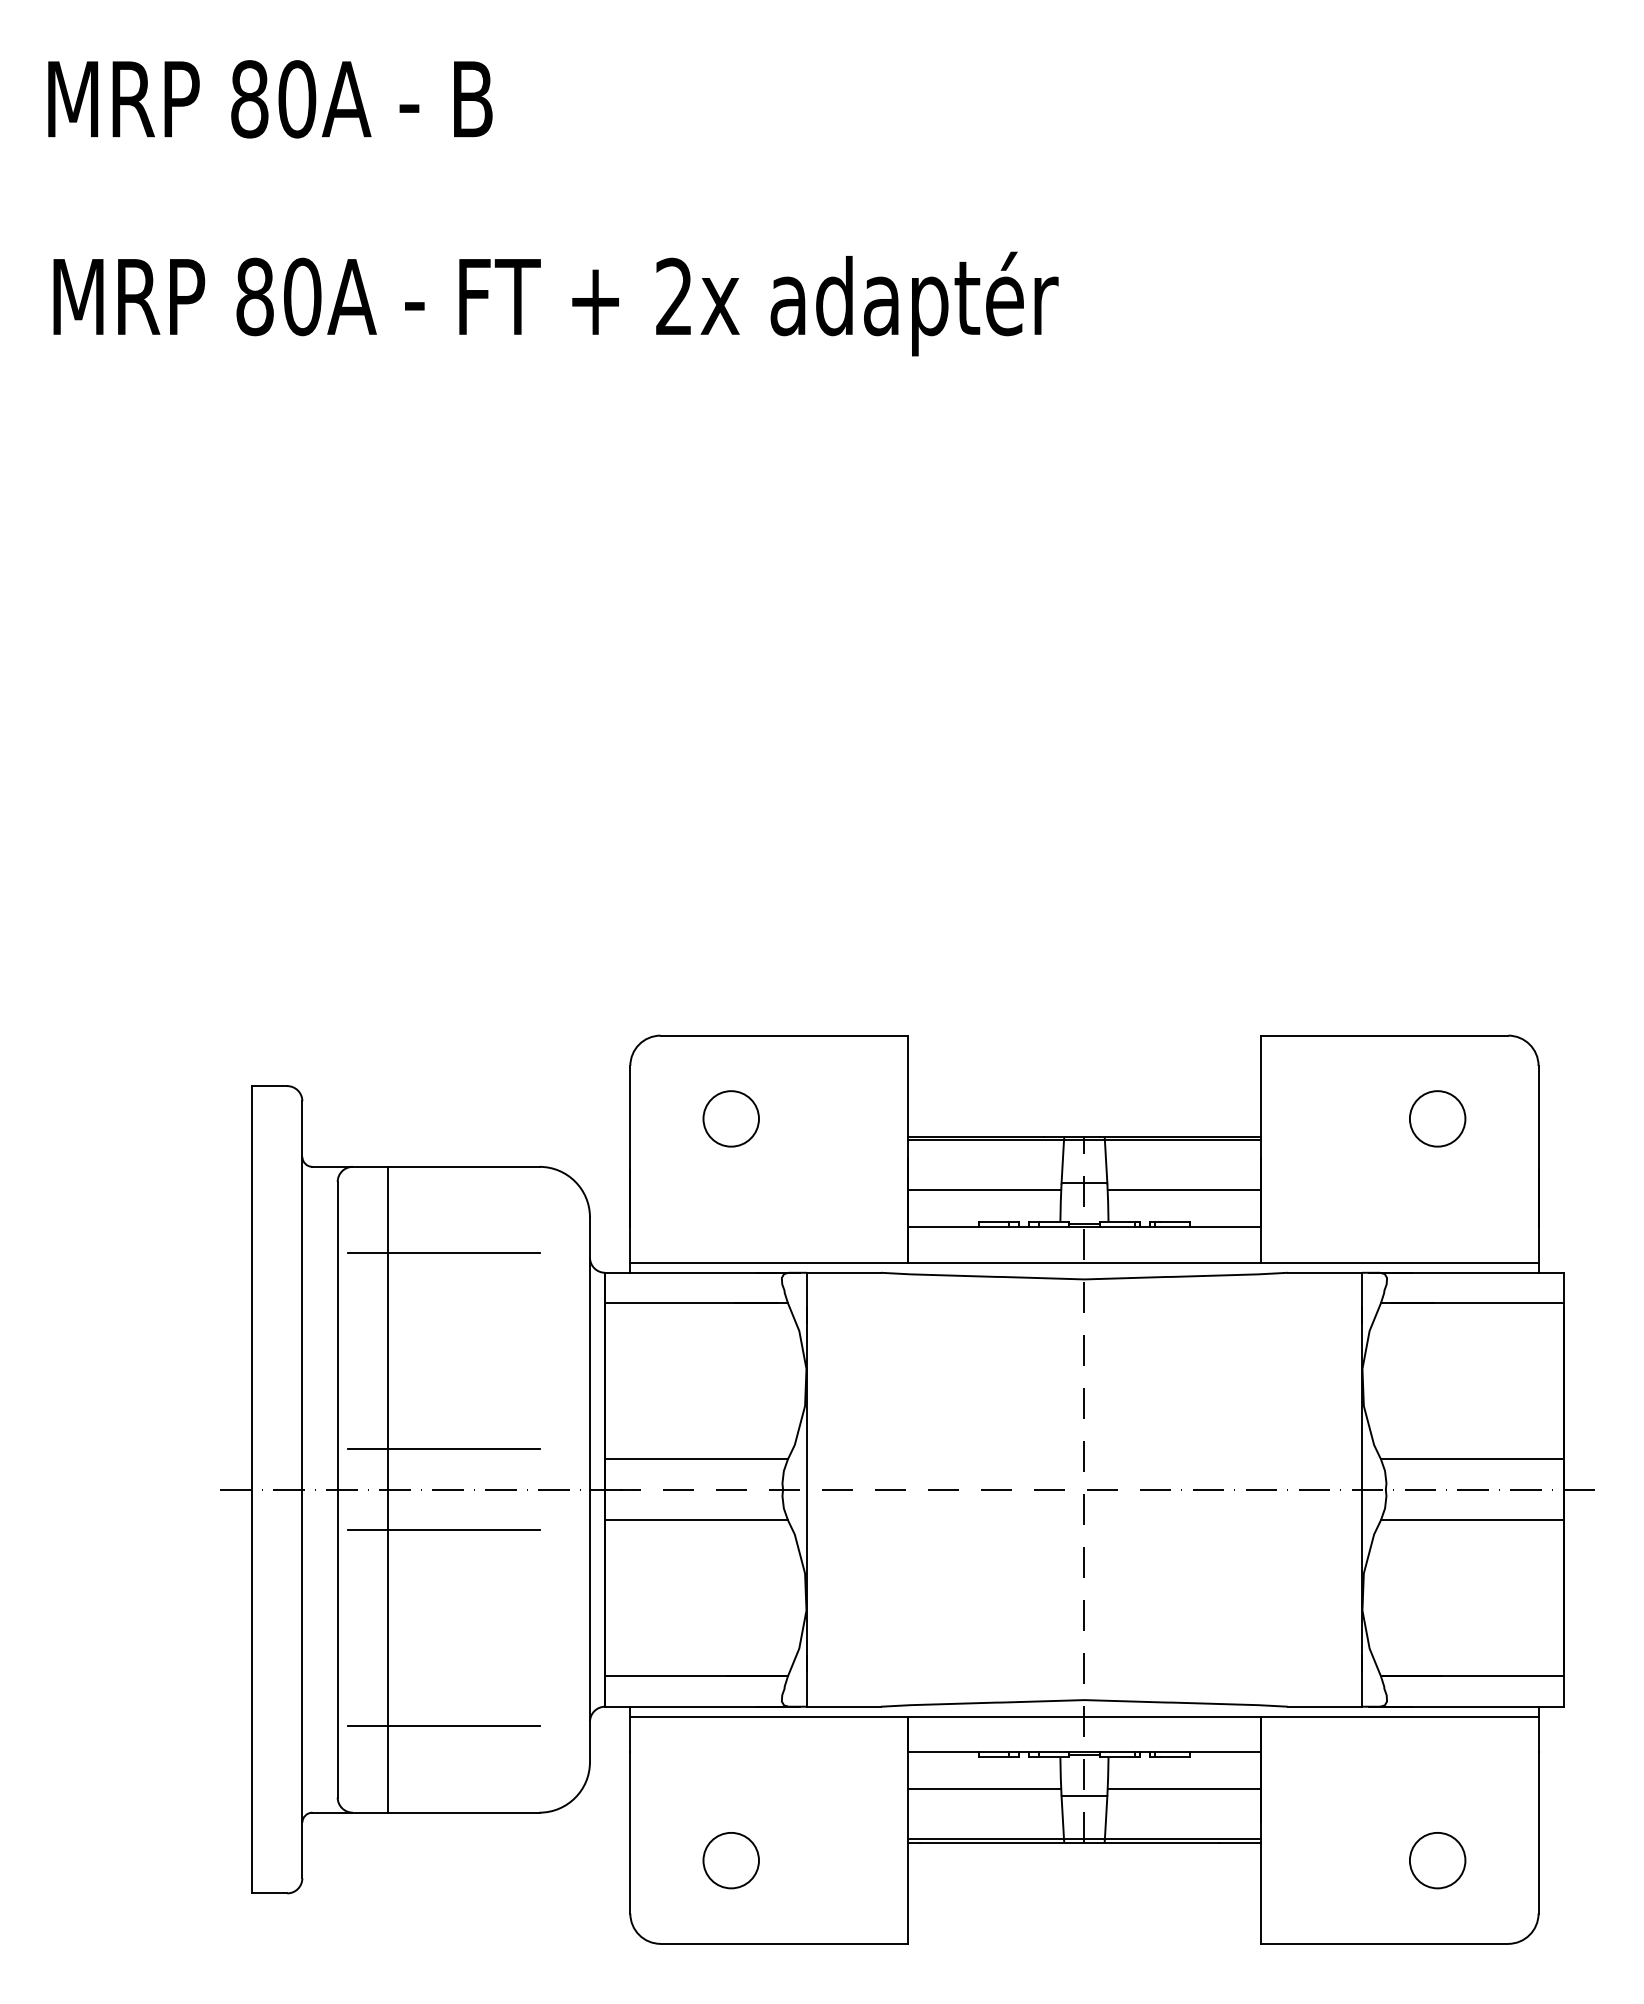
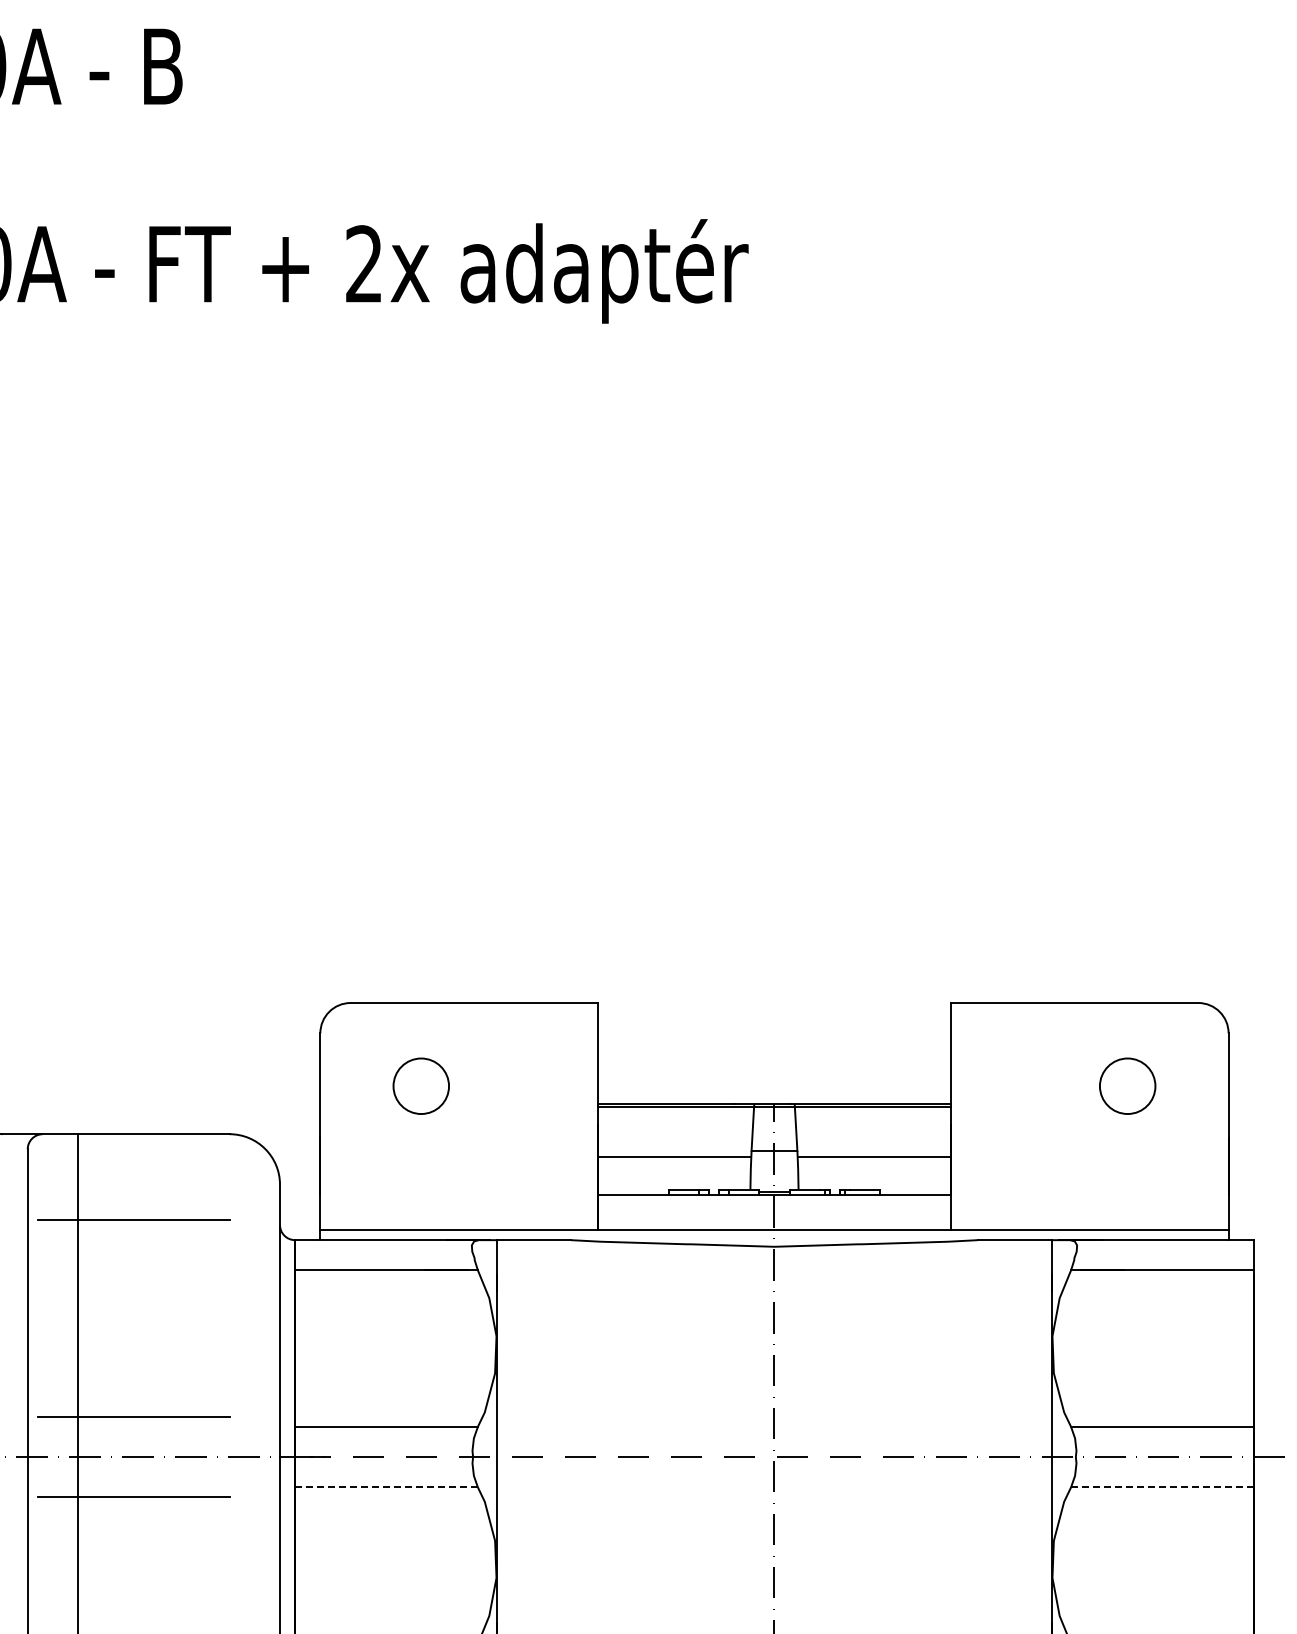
line: (696, 1520) -> (386, 1487), solid -> dashed
line: (1472, 1520) -> (1162, 1487), solid -> dashed

